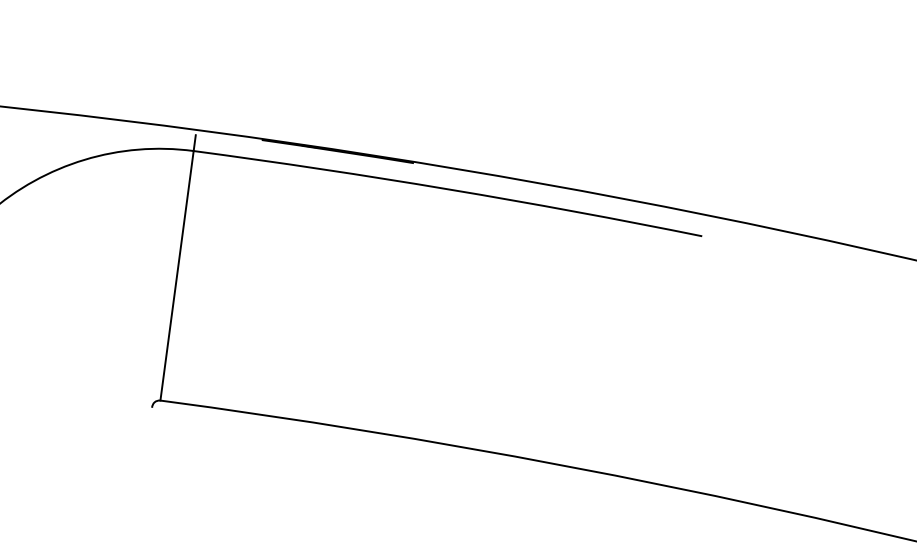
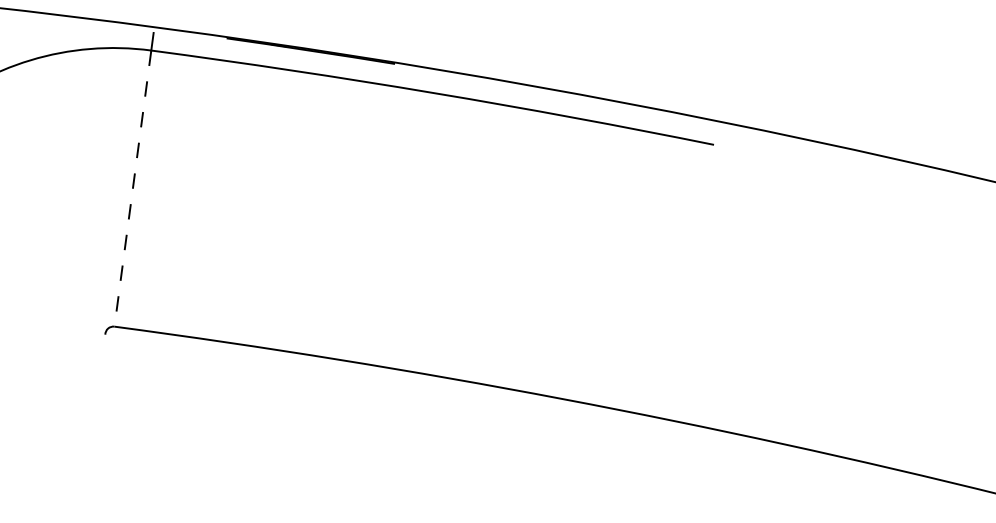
line: (177, 275) -> (133, 188), solid -> dashed

